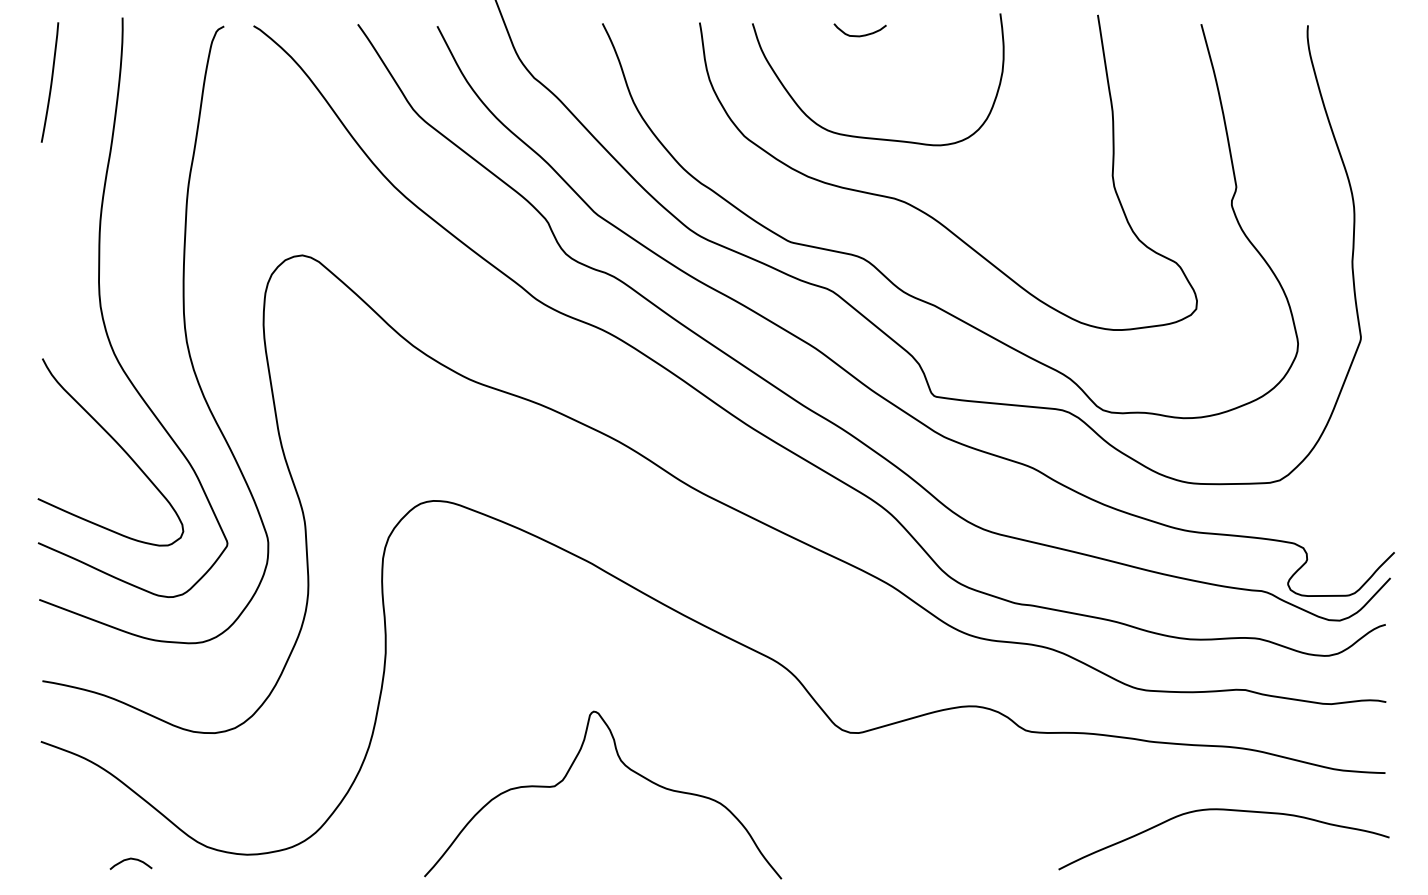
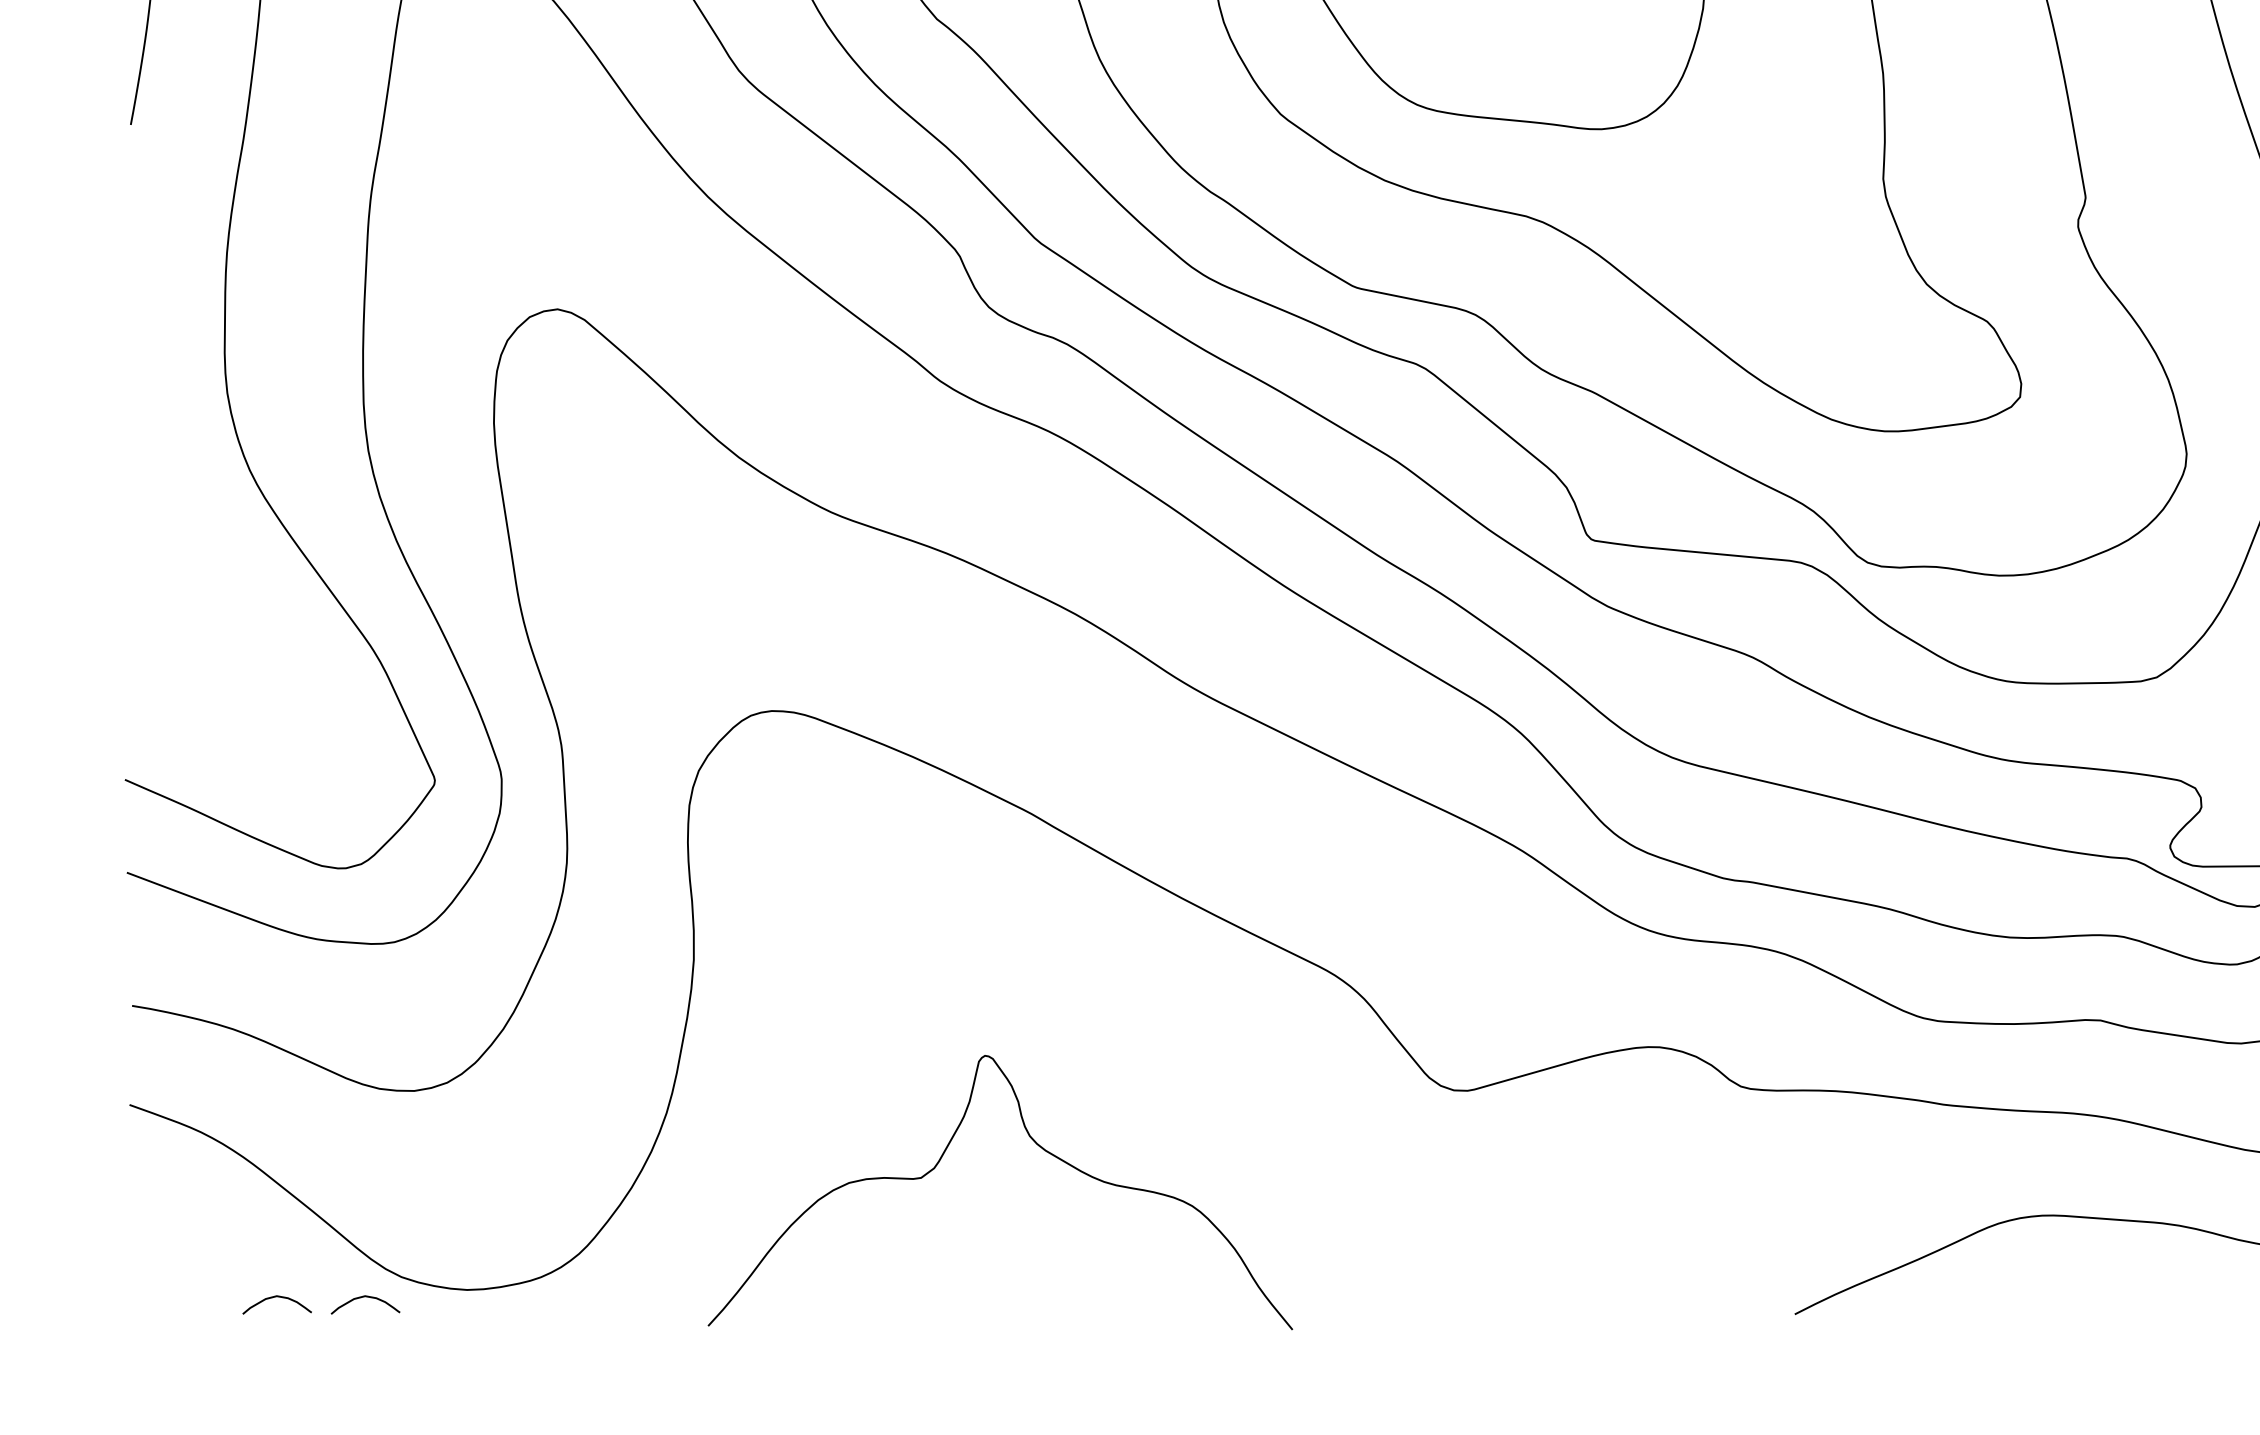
curve: (117, 444) -> (254, 618), removed
curve: (628, 769) -> (1041, 1150), moved
curve: (182, 860) -> (361, 1299), added

